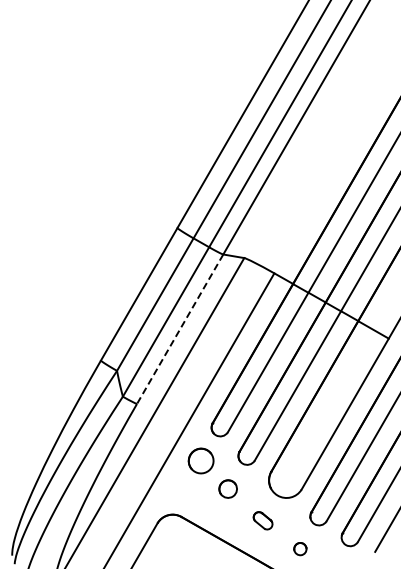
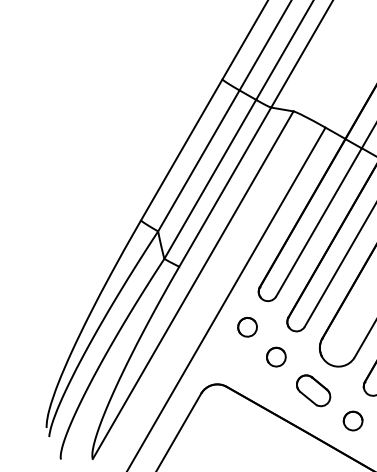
line: (179, 329) -> (224, 187), dashed -> solid
part: (200, 460) -> (246, 326), size x0.71
part: (262, 520) -> (312, 390), size x1.67
part: (300, 548) -> (353, 420), size x1.43

